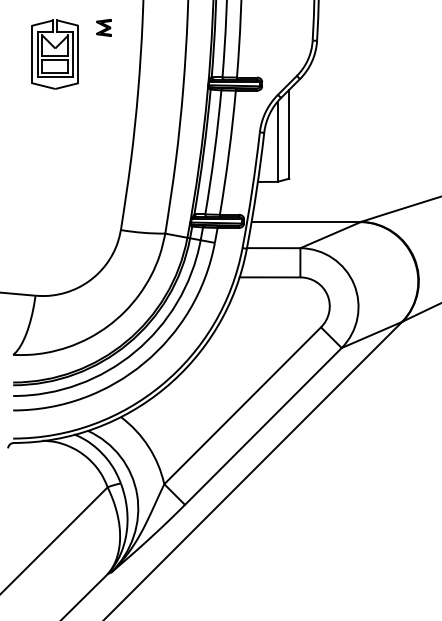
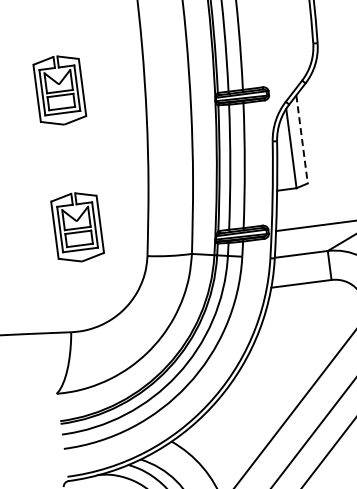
part: (103, 27) -> (104, 57), removed
line: (289, 134) -> (302, 139), solid -> dashed
part: (54, 192) -> (76, 227), added

